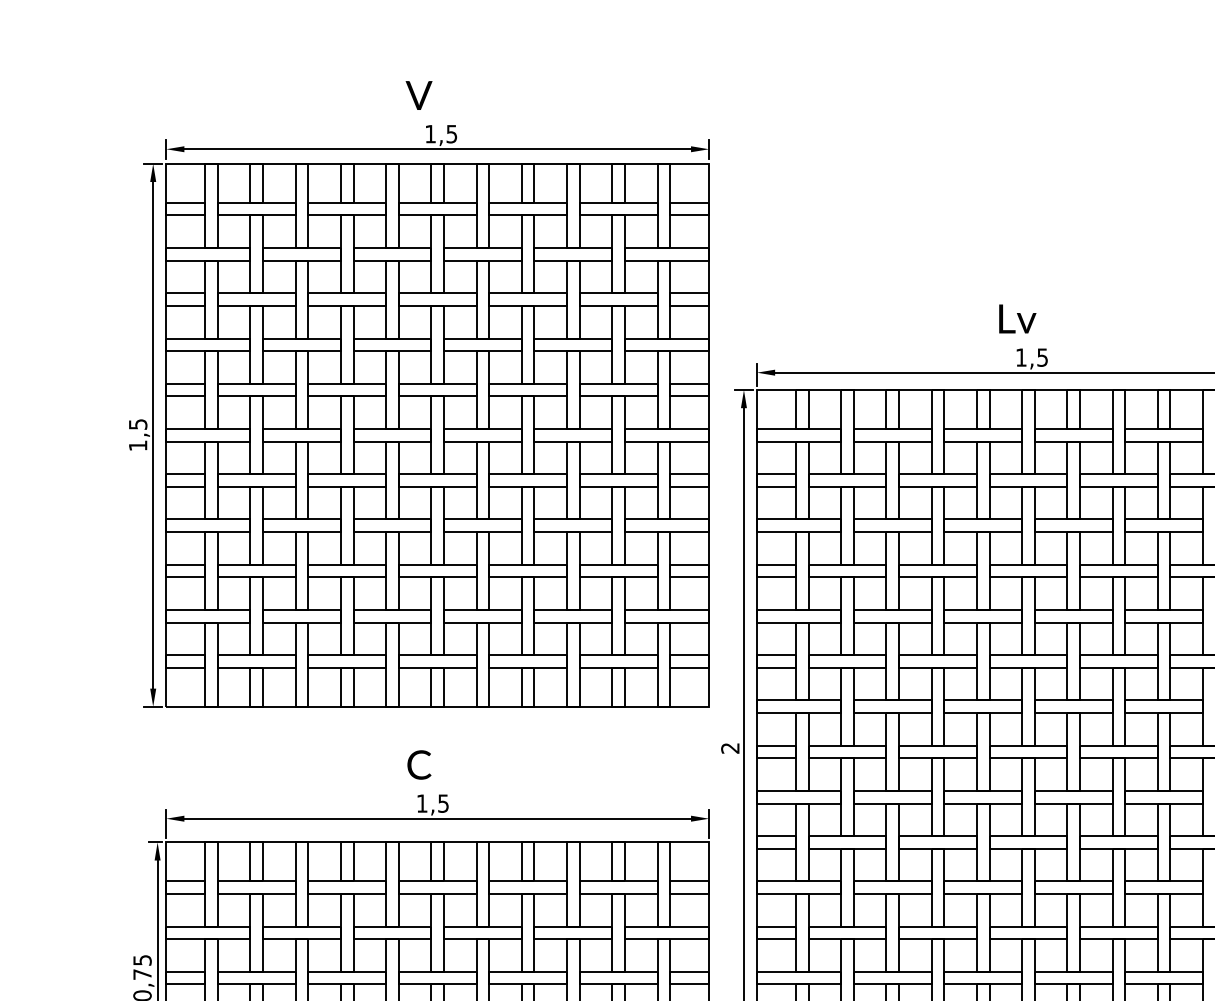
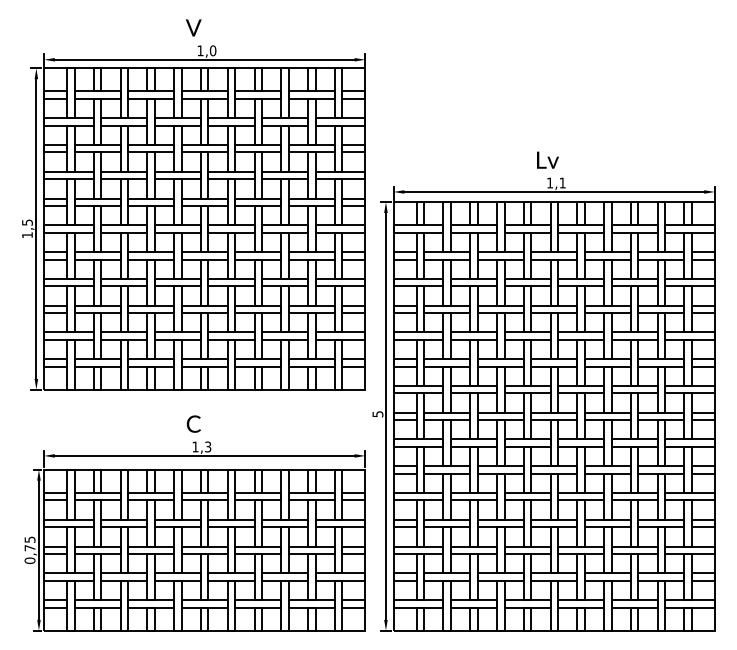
text: (450, 133) -> (212, 50), 1,5 -> 1,0
text: (1042, 356) -> (562, 182), 1,5 -> 1,1
text: (729, 748) -> (377, 414), 2 -> 5
text: (444, 802) -> (208, 446), 1,5 -> 1,3

